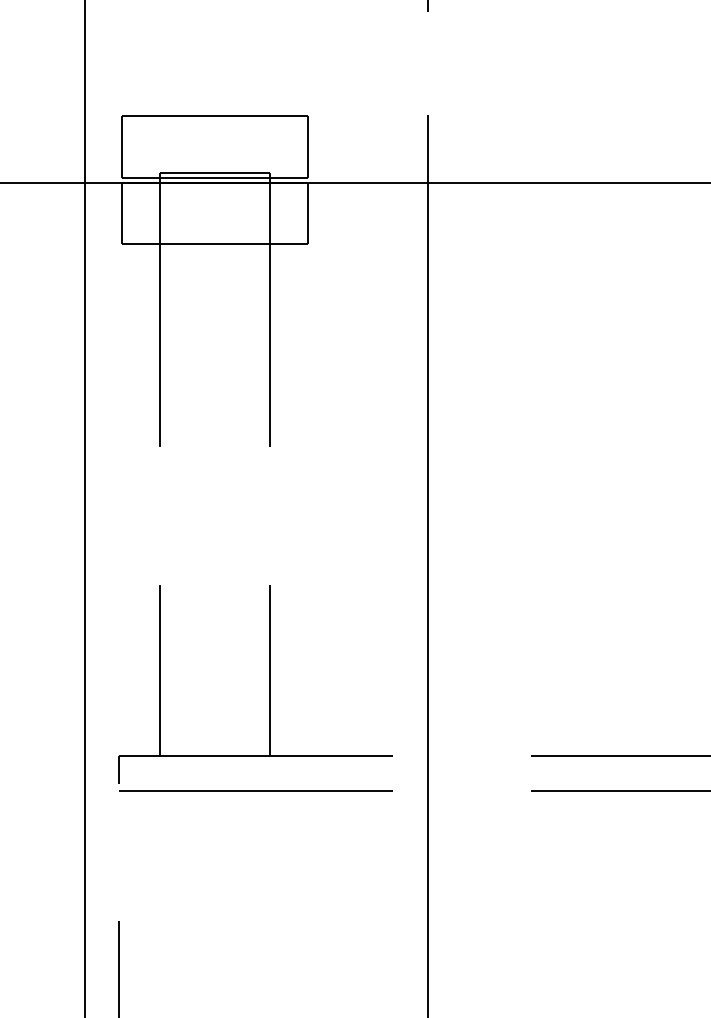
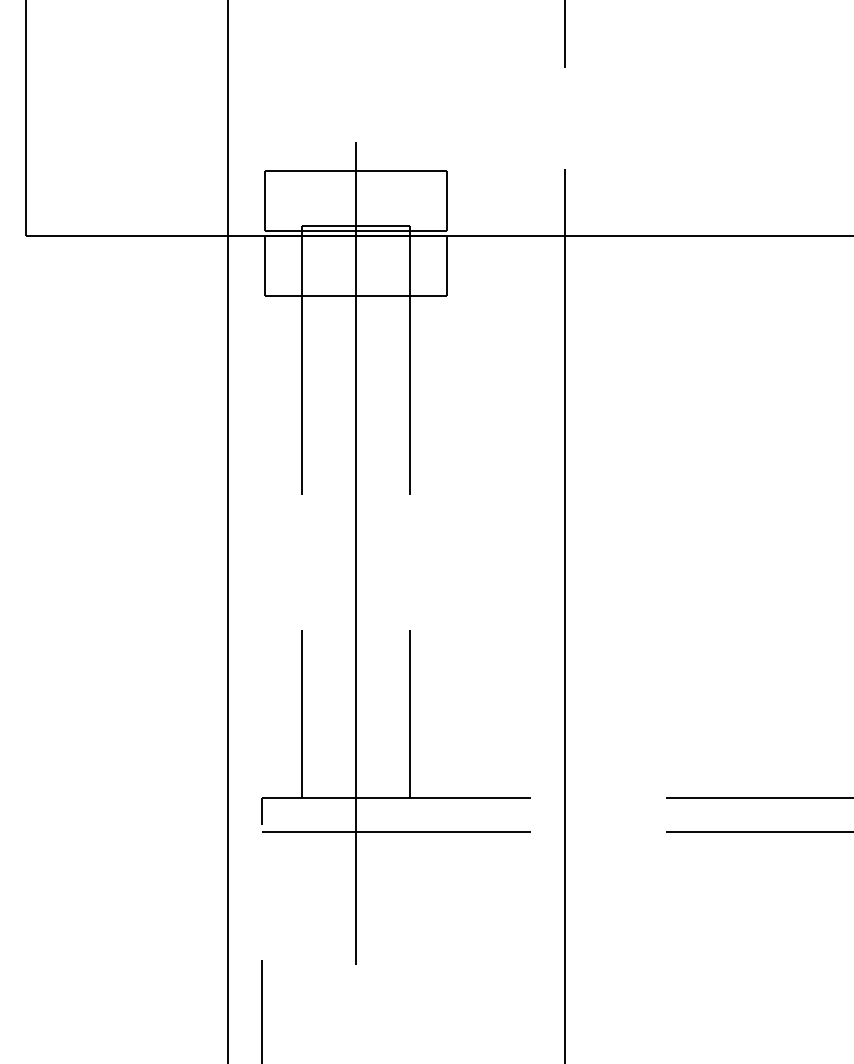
line: (214, 506) -> (355, 553), added

